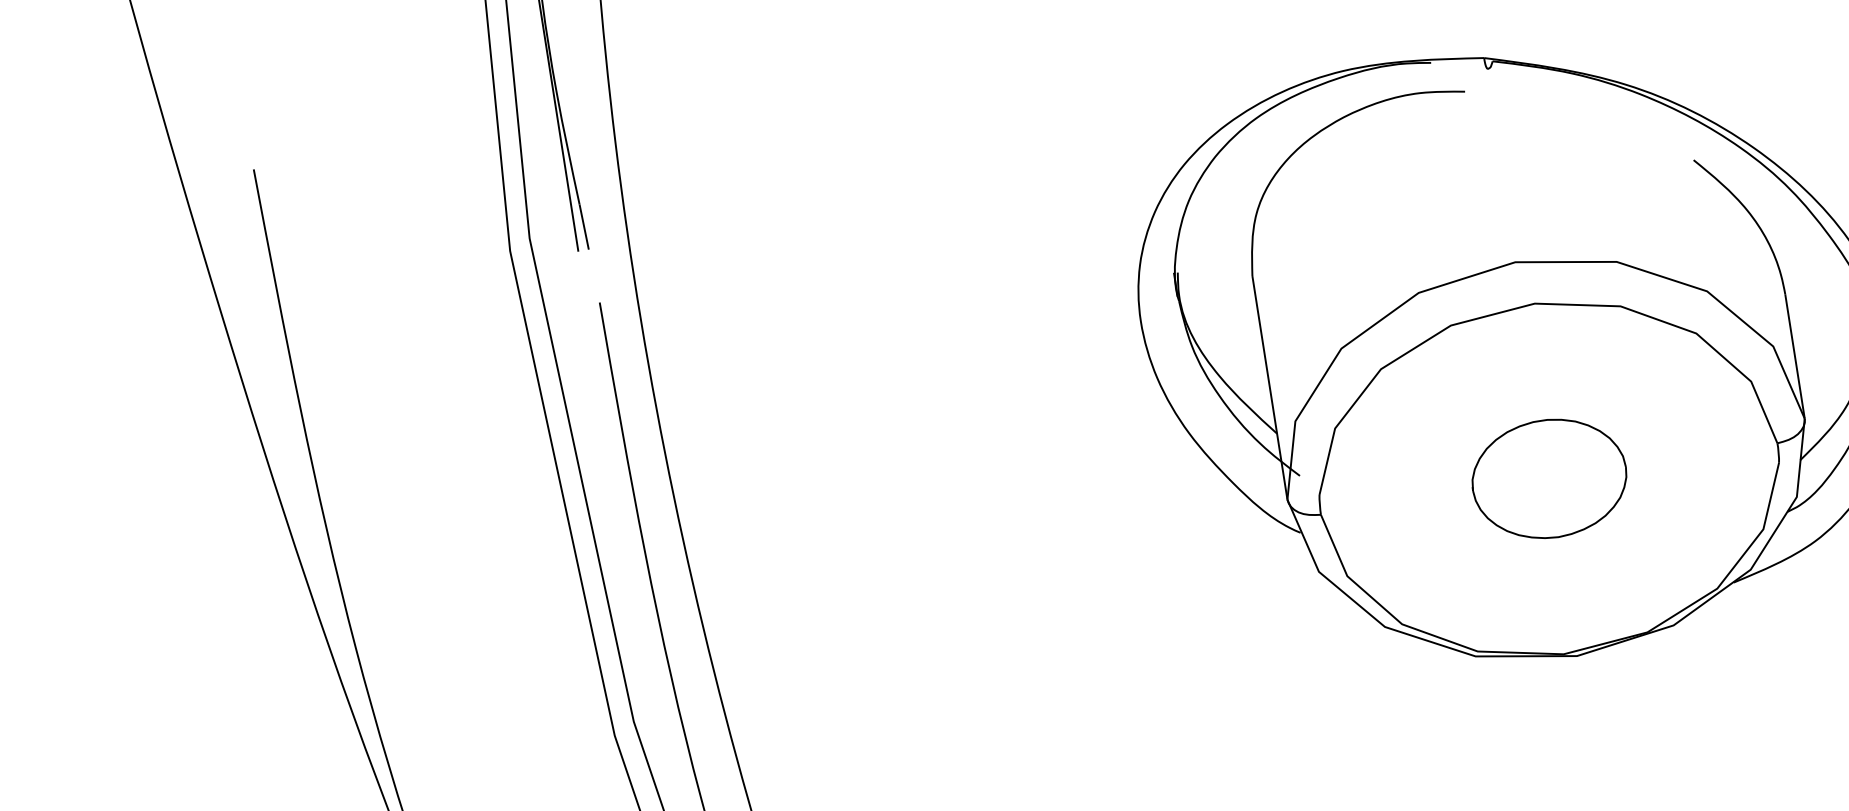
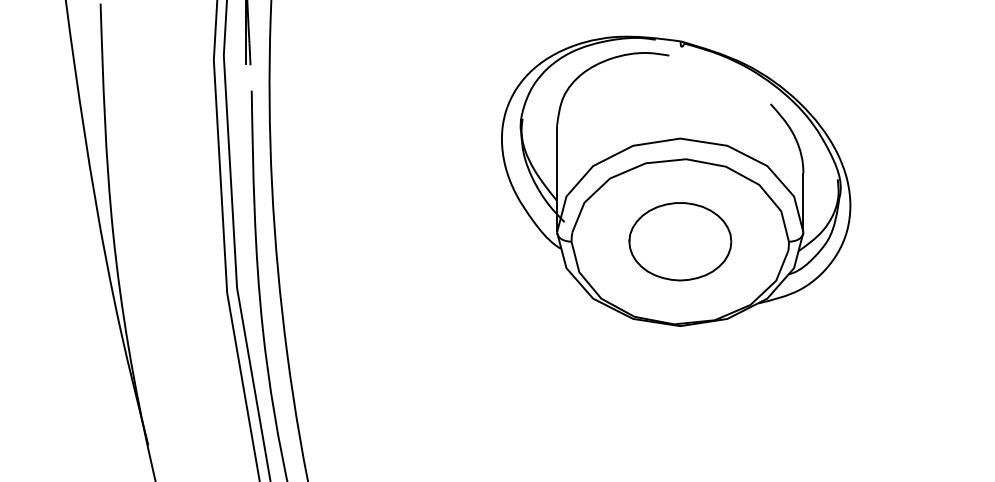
part: (1549, 478) -> (680, 241), size x1.4

